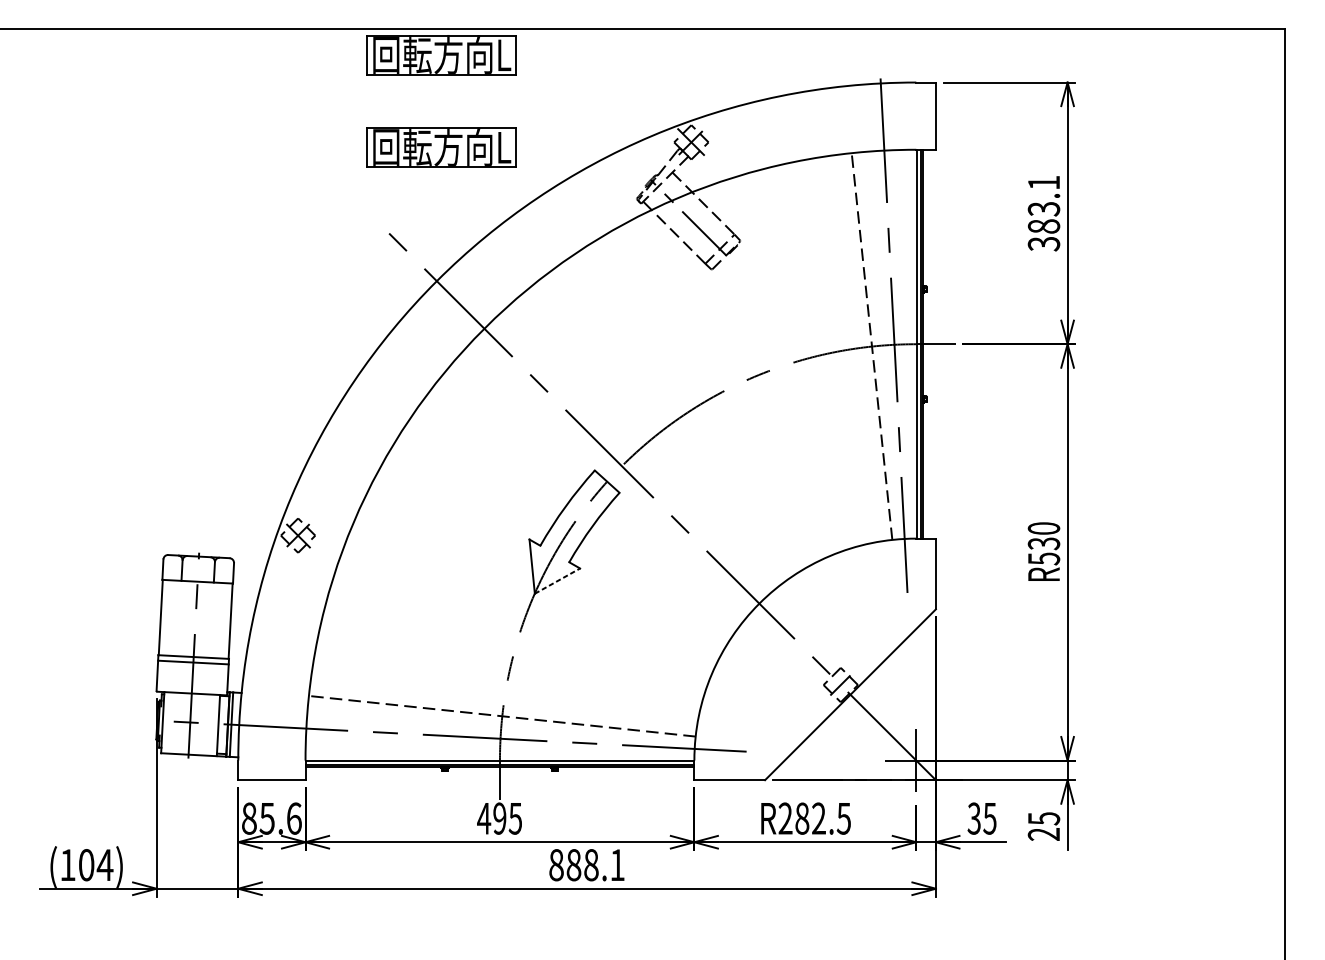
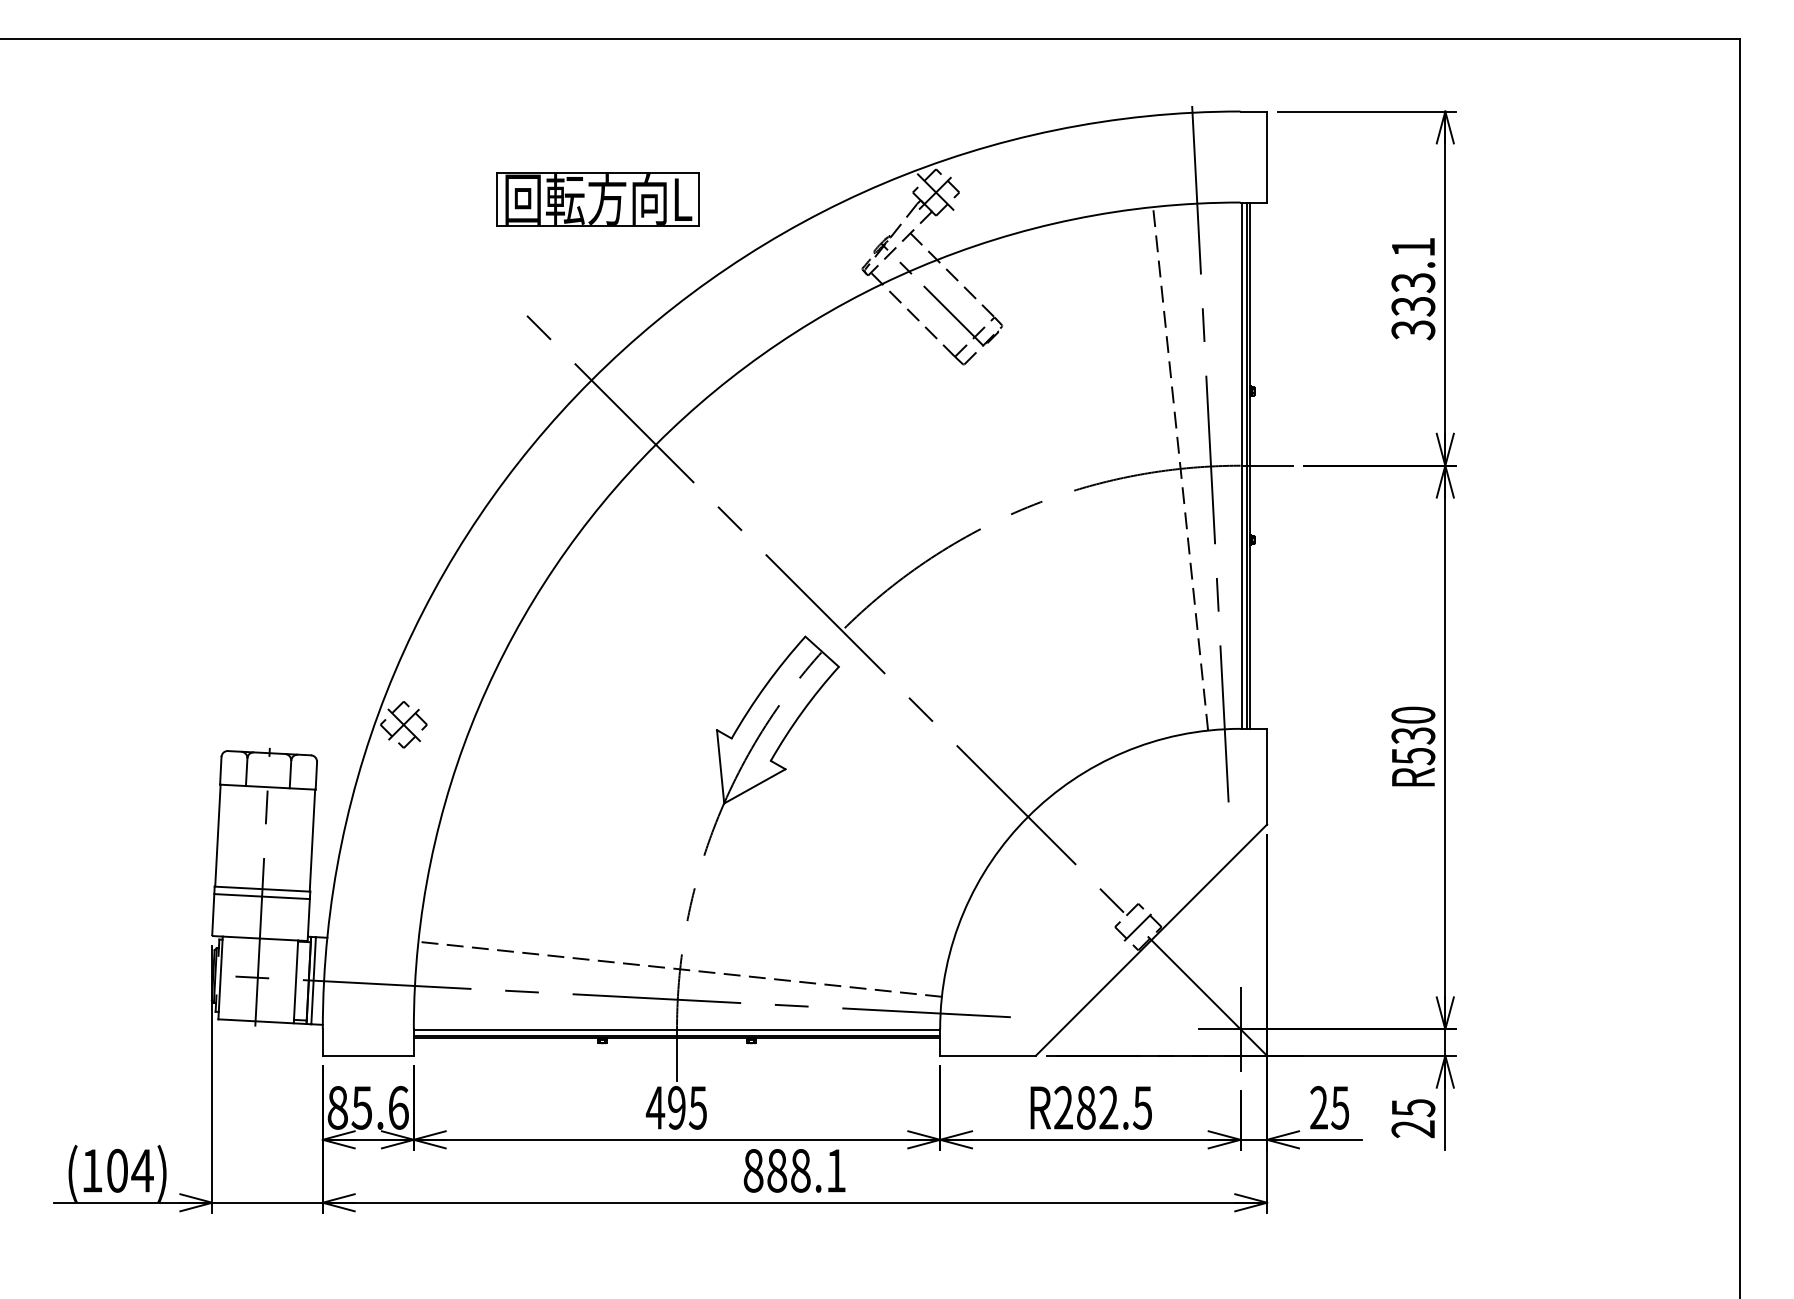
part: (441, 55) -> (597, 74), removed
text: (1044, 226) -> (1413, 306), 383.1 -> 333.1
line: (557, 581) -> (755, 786), dashed -> solid
text: (973, 818) -> (1318, 1107), 35 -> 25

